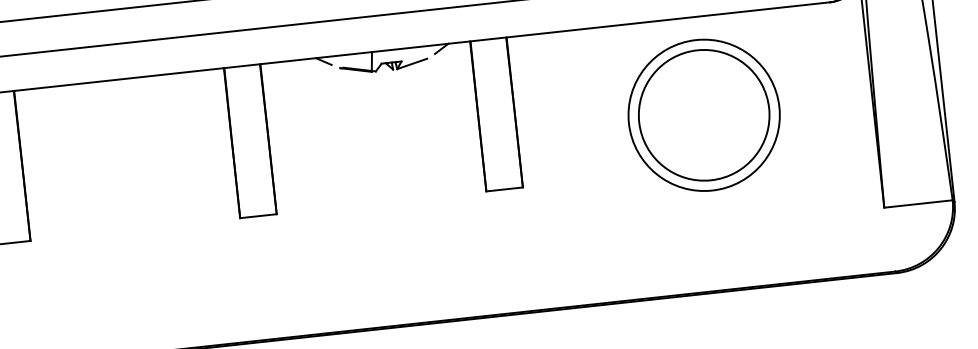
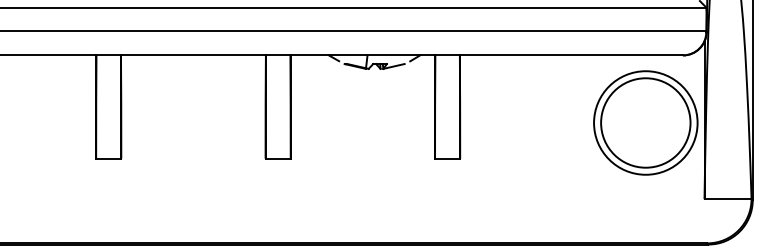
part: (703, 114) -> (645, 122), moved

